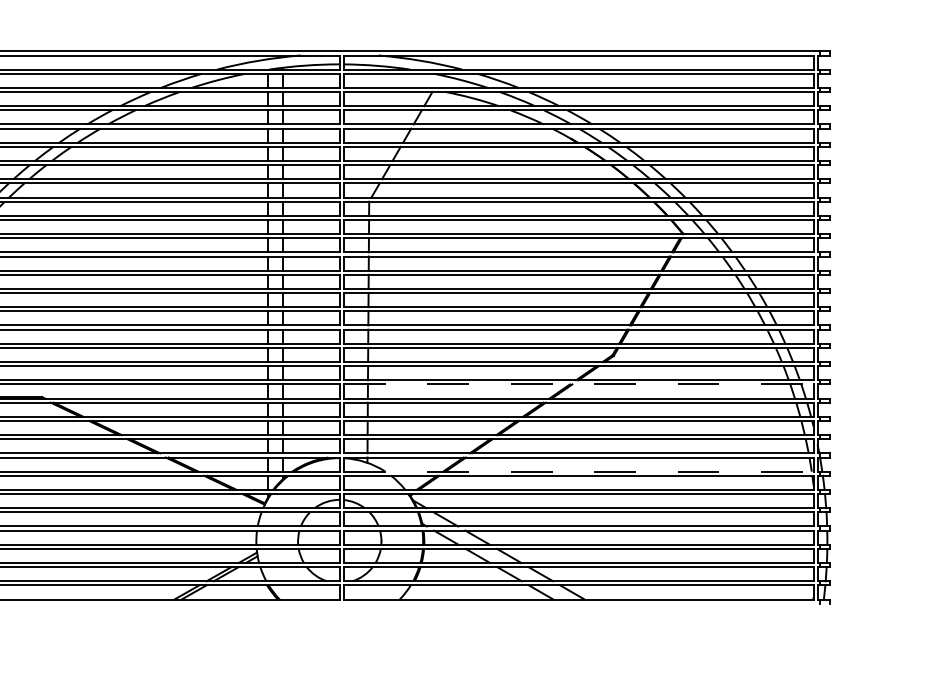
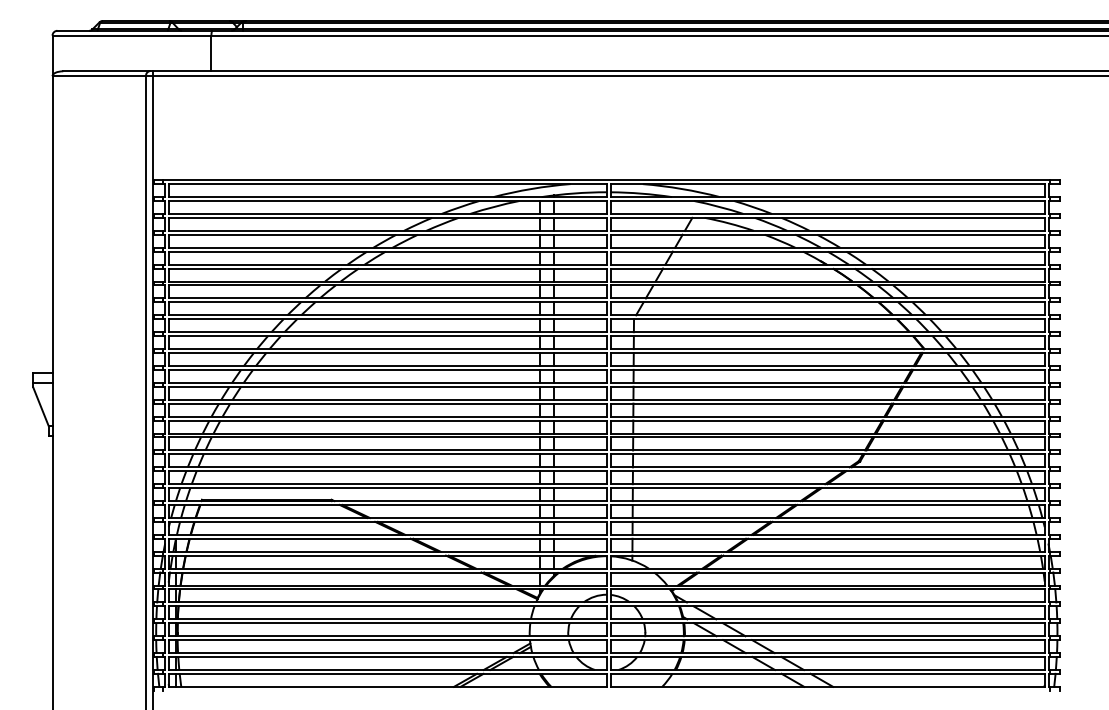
line: (579, 384) -> (828, 488), dashed -> solid
line: (579, 471) -> (828, 568), dashed -> solid

